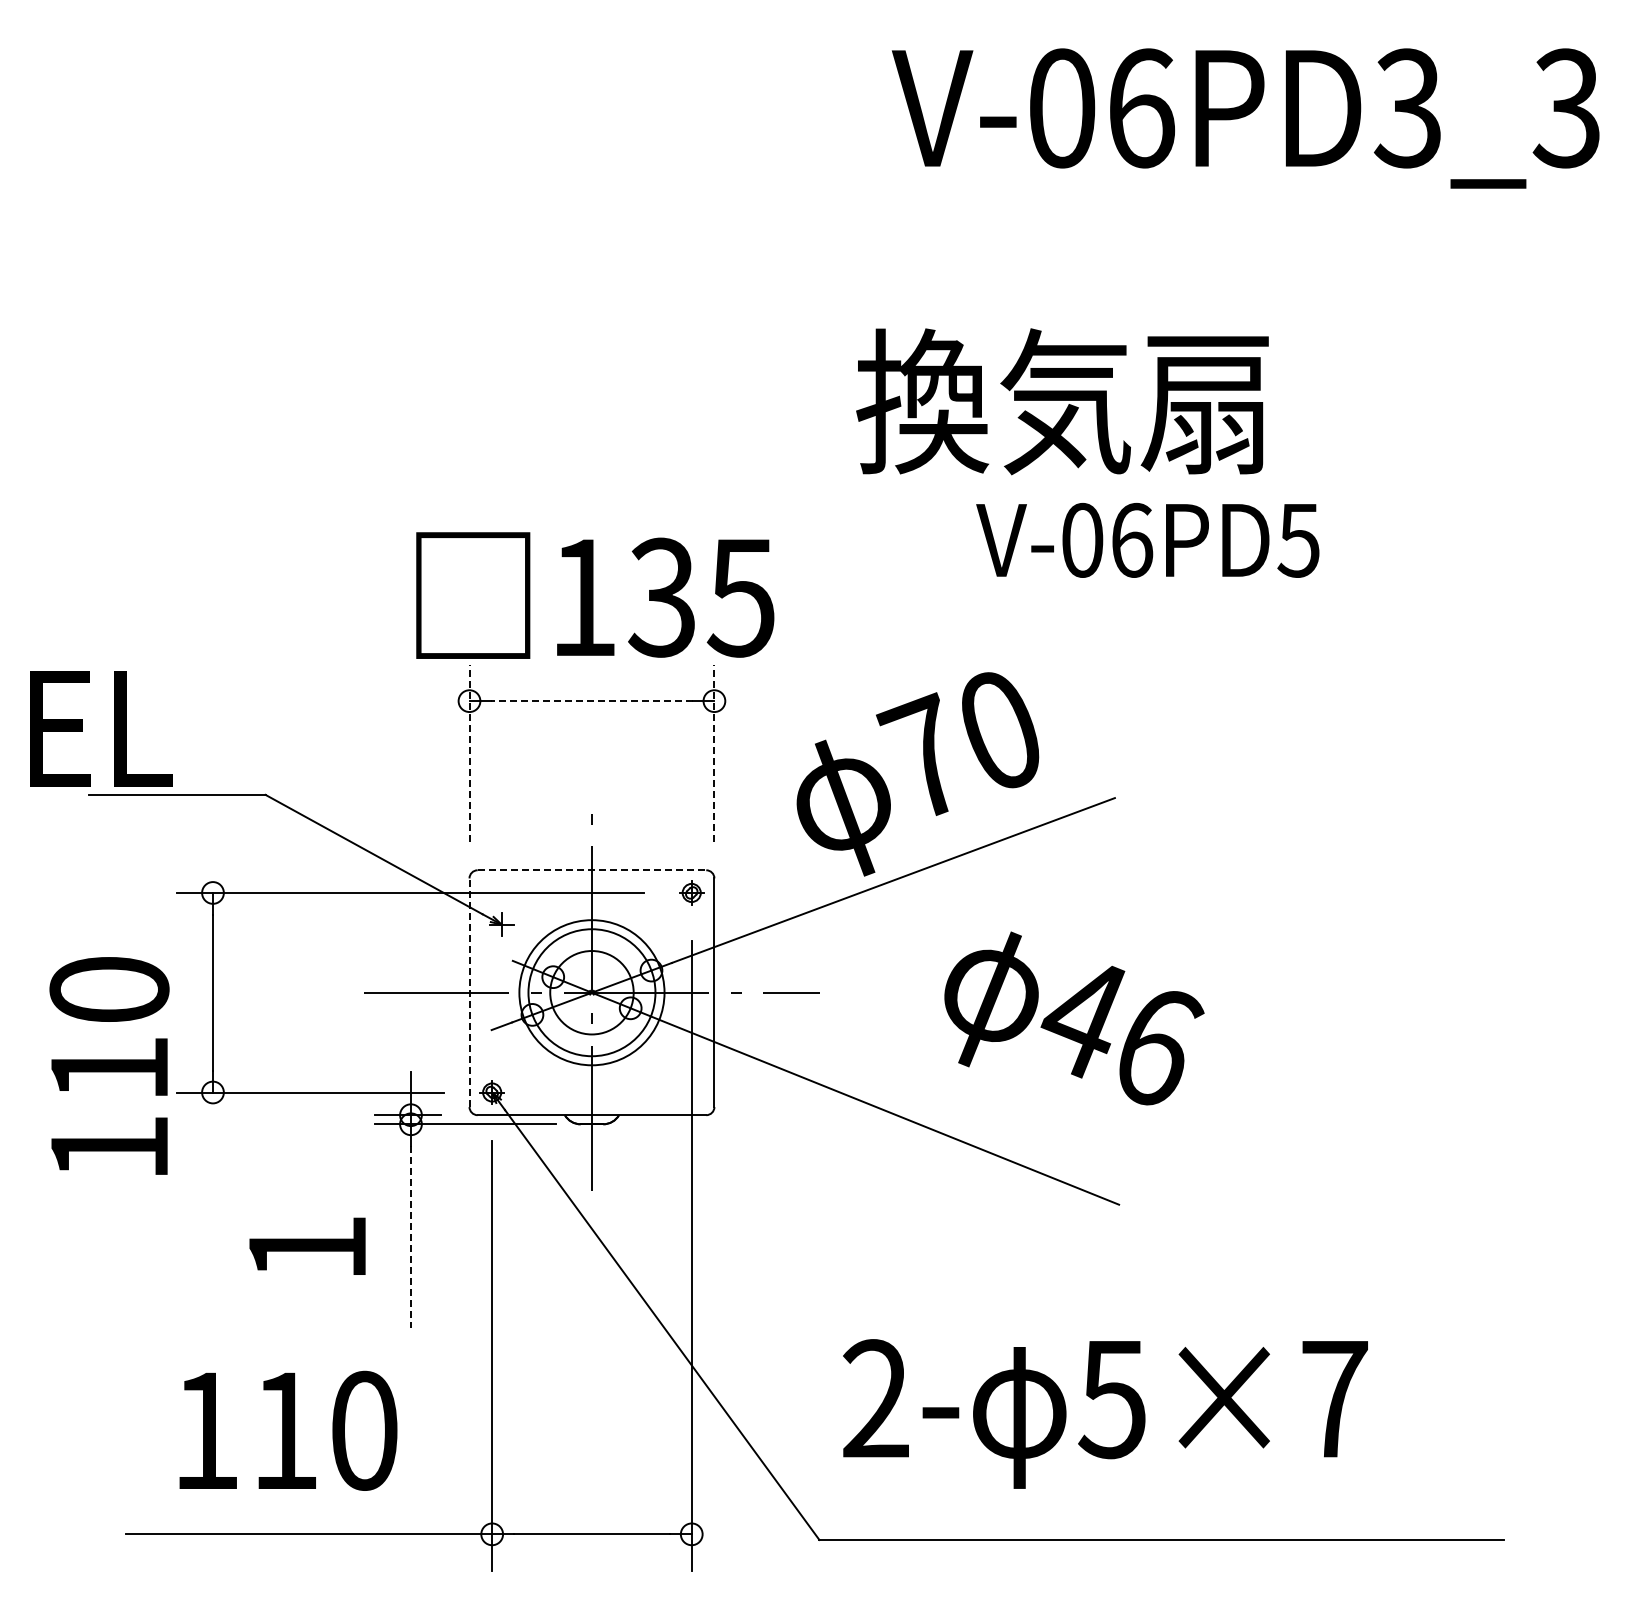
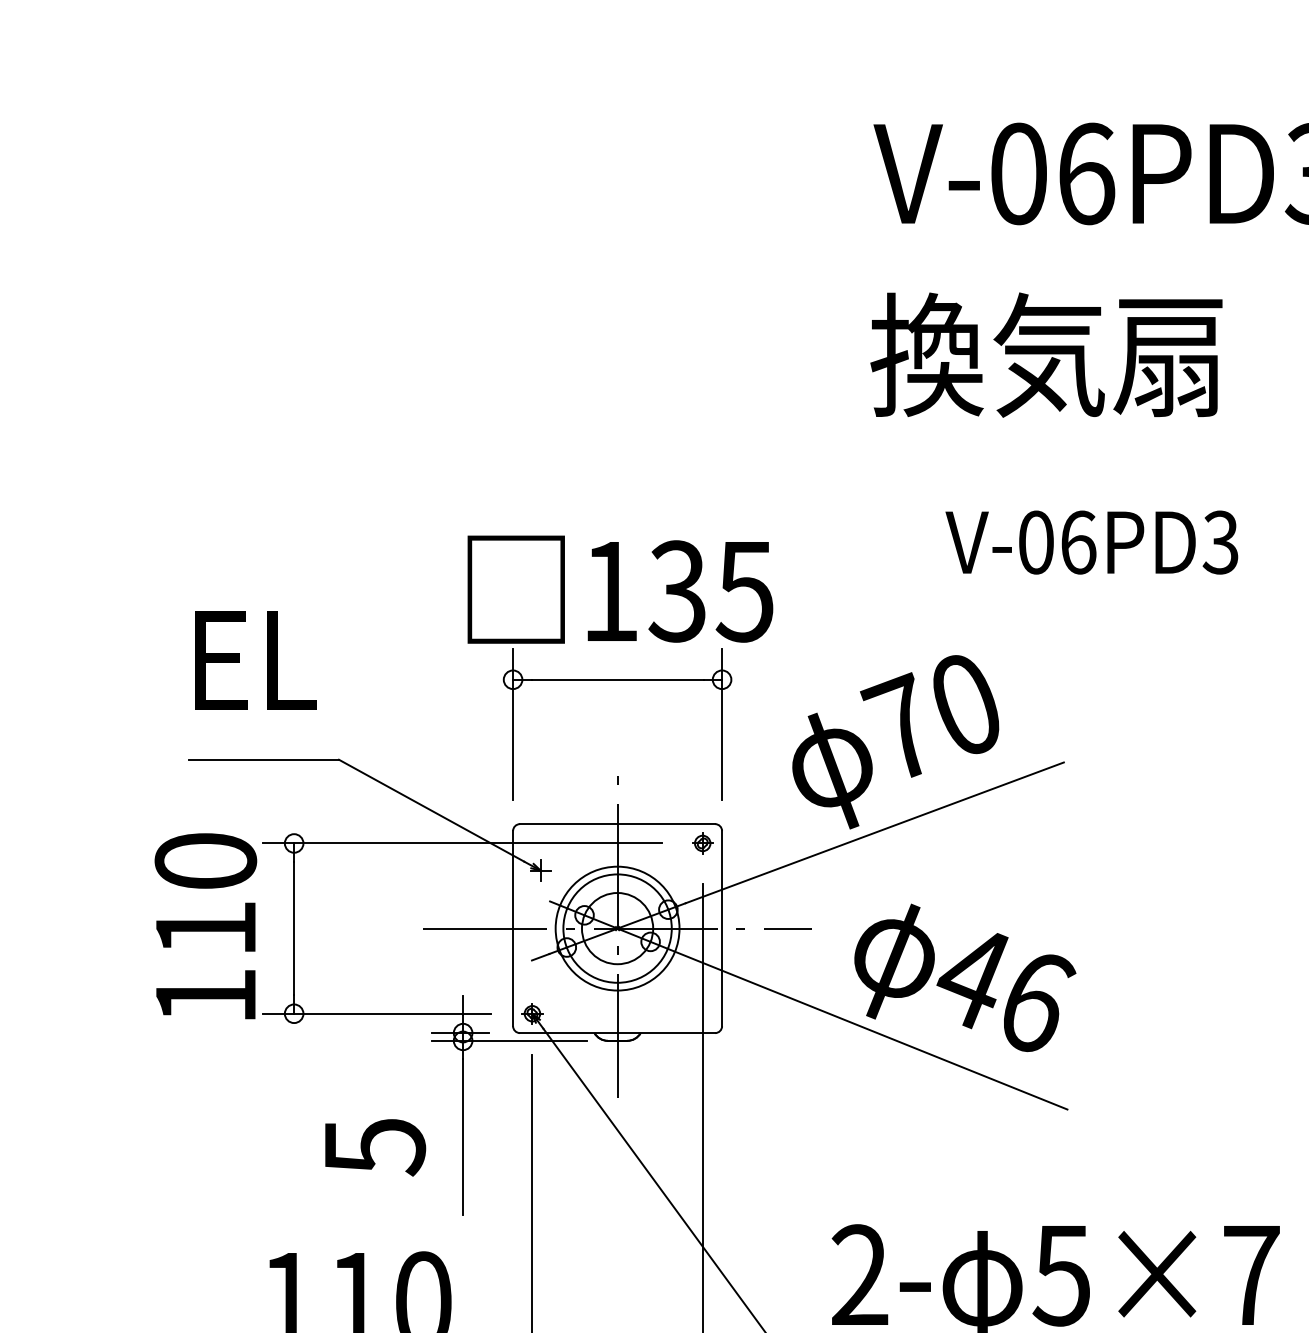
text: (1062, 401) -> (1046, 354), moved
text: (1298, 539) -> (1220, 541), V-06PD5 -> V-06PD3
line: (591, 701) -> (617, 680), dashed -> solid
text: (101, 728) -> (256, 660), moved
line: (469, 753) -> (513, 724), dashed -> solid
line: (714, 753) -> (722, 724), dashed -> solid
line: (592, 870) -> (618, 824), dashed -> solid
line: (469, 992) -> (513, 928), dashed -> solid
text: (1074, 1018) -> (965, 977), moved
text: (109, 1065) -> (205, 925), moved
line: (410, 1237) -> (462, 1137), dashed -> solid
text: (308, 1249) -> (375, 1147), 1 -> 5

